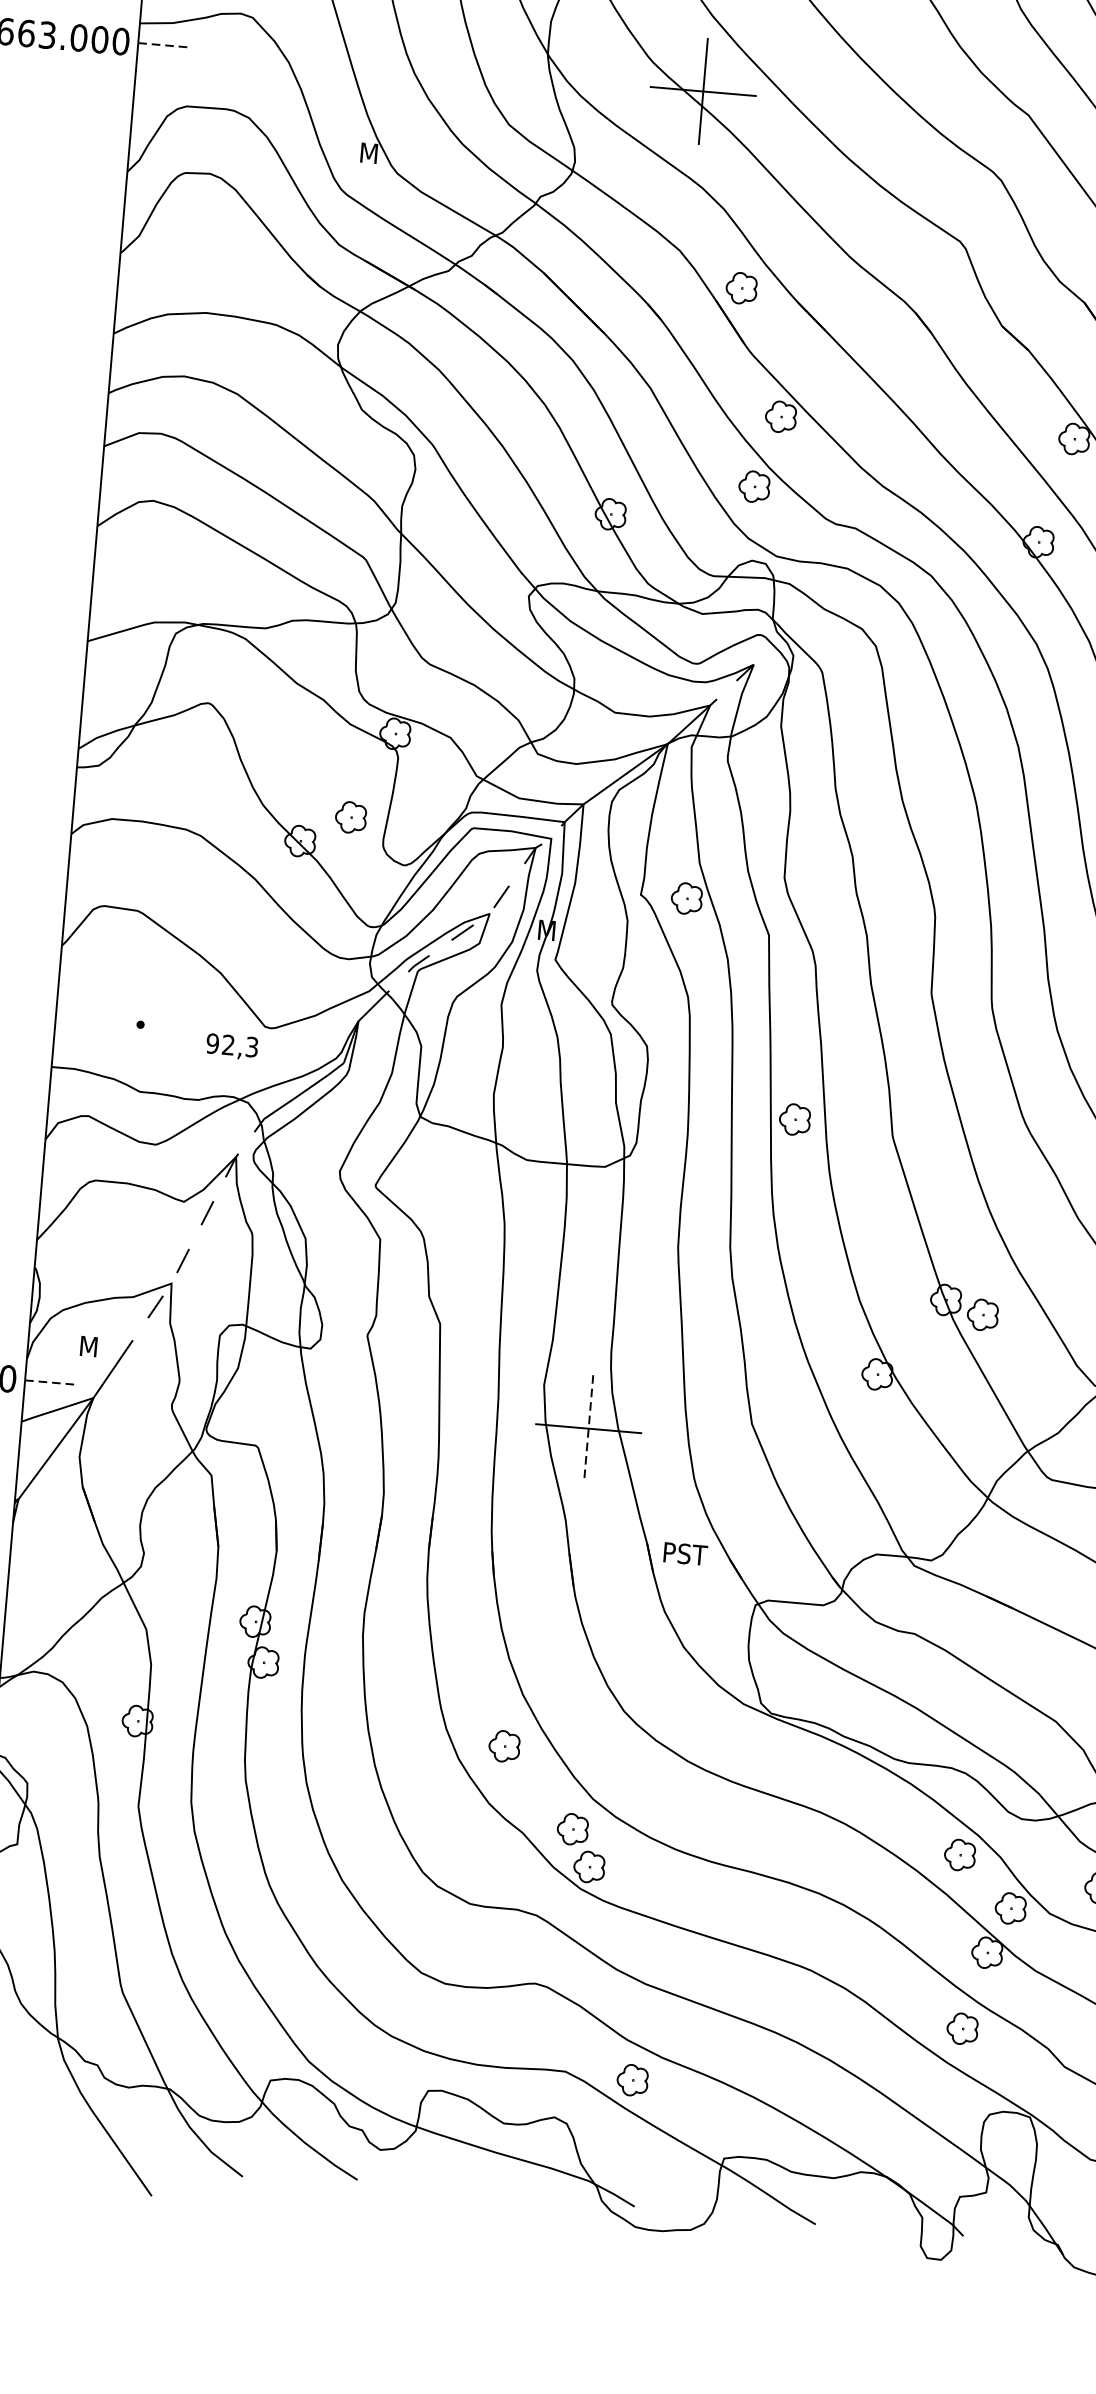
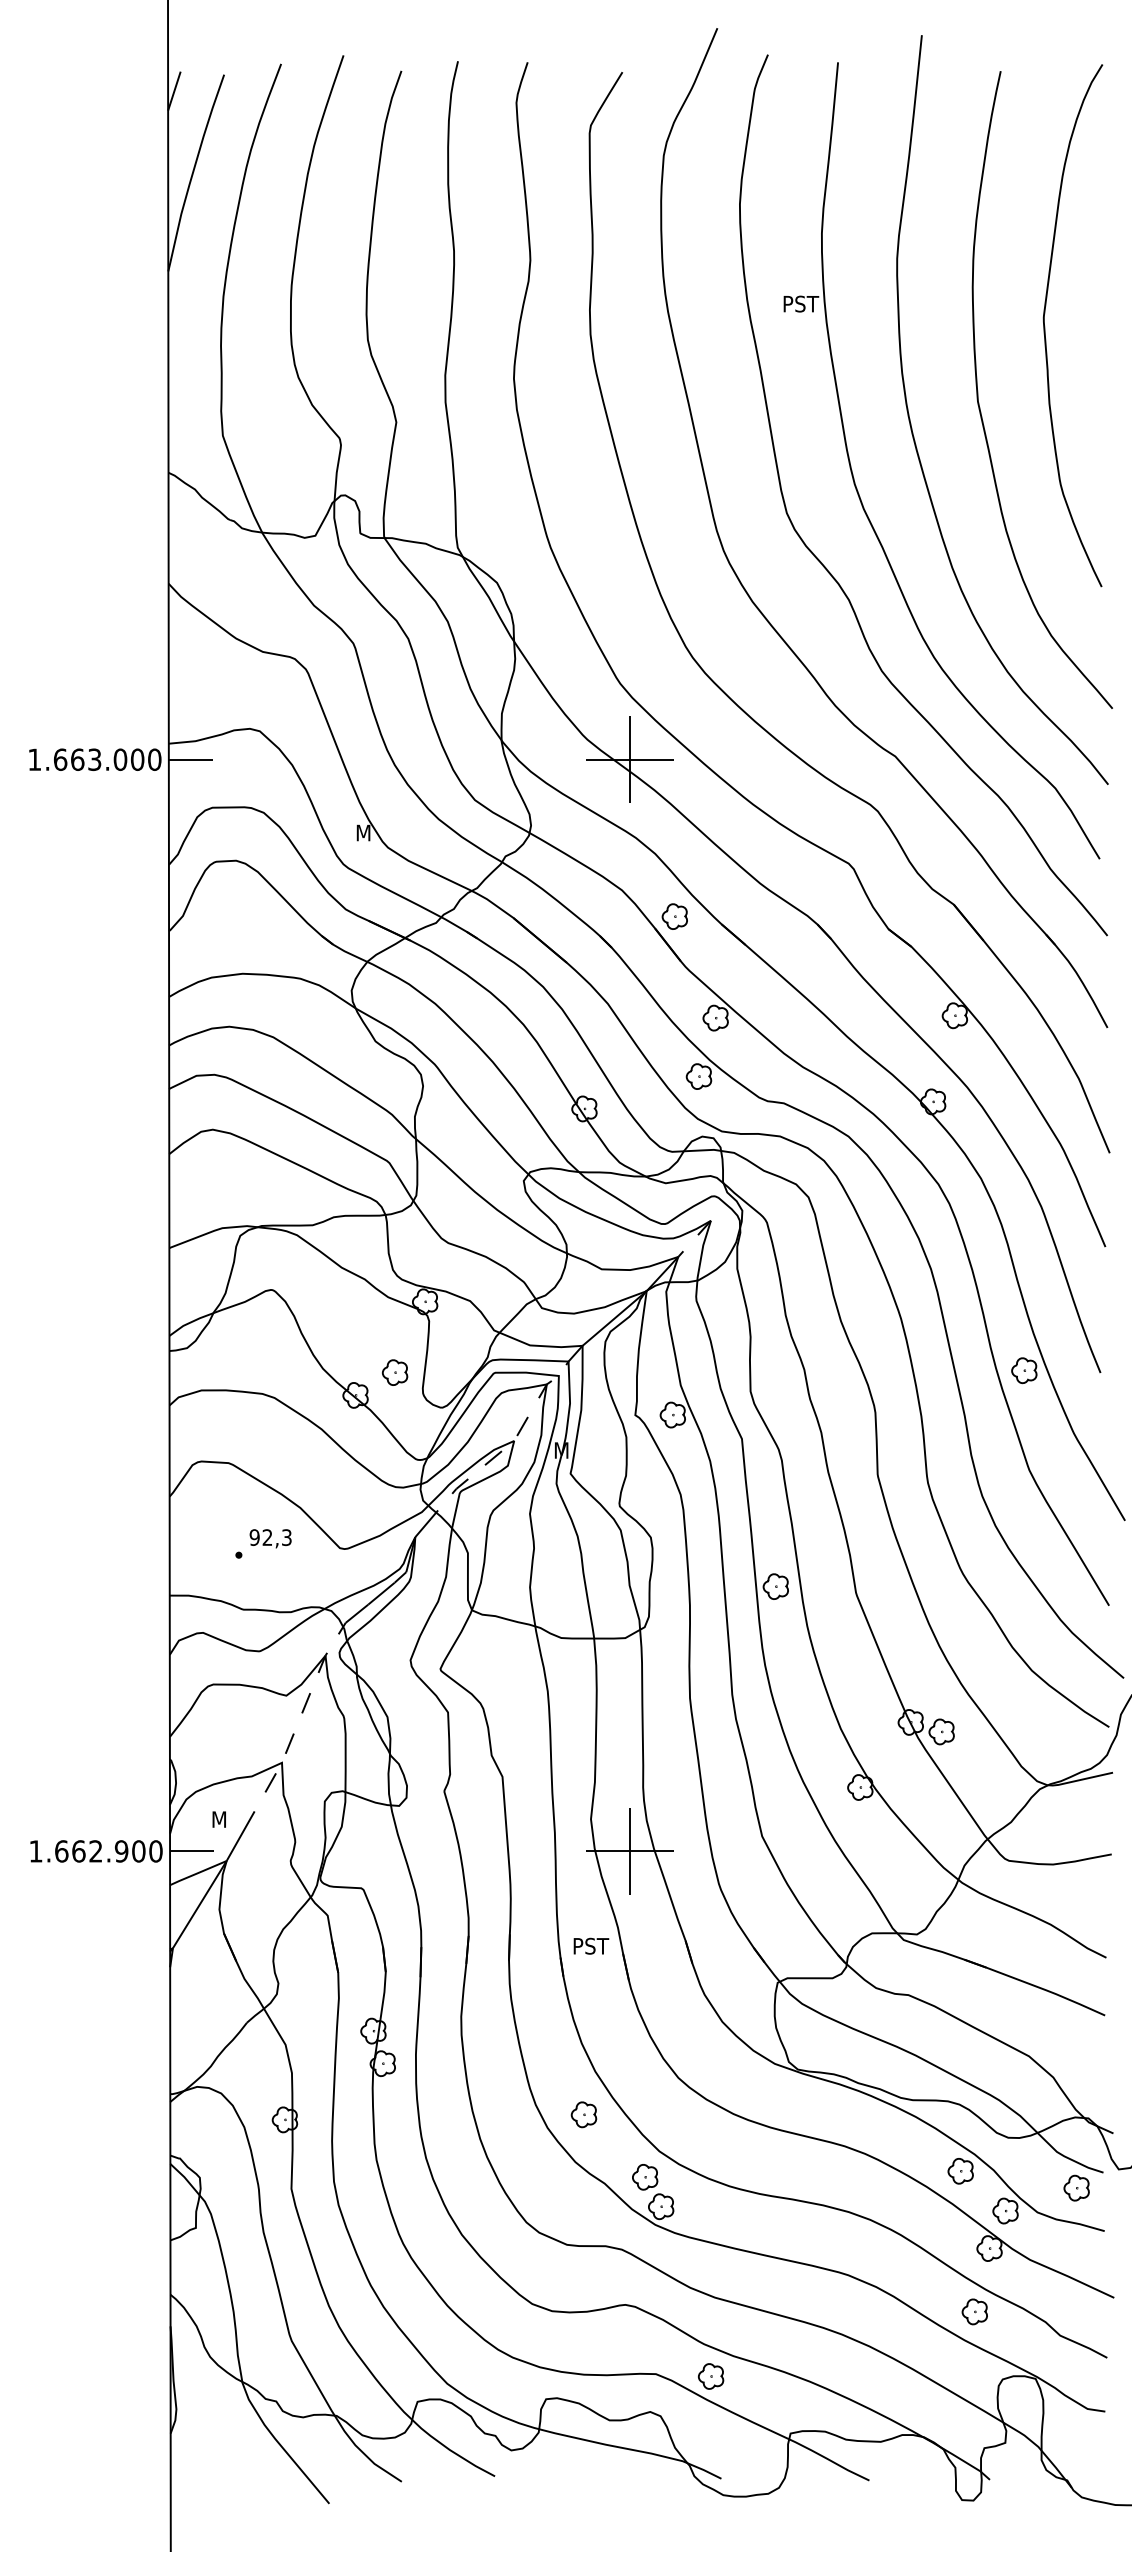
line: (164, 45) -> (190, 759), dashed -> solid
text: (231, 1046) -> (270, 1538), moved
line: (51, 1382) -> (191, 1851), dashed -> solid
line: (589, 1428) -> (630, 1851), dashed -> solid
text: (685, 1553) -> (591, 1945), moved

